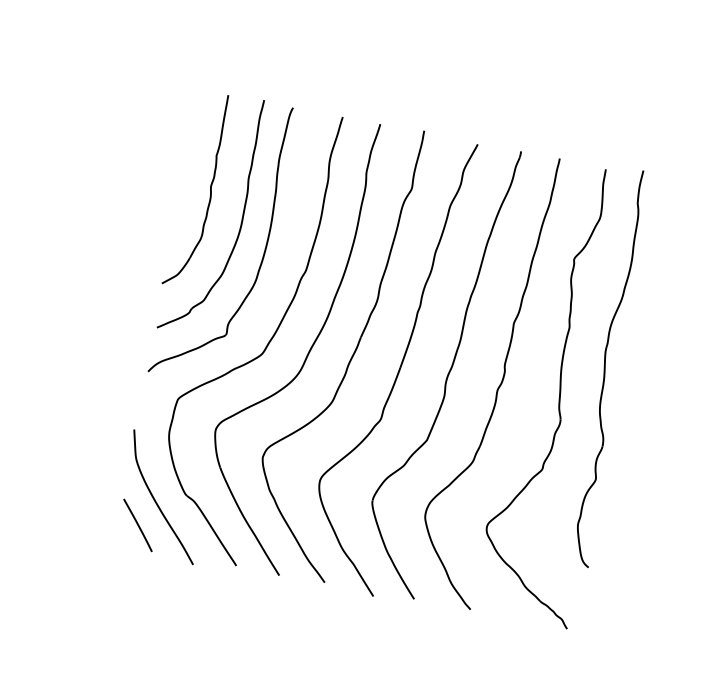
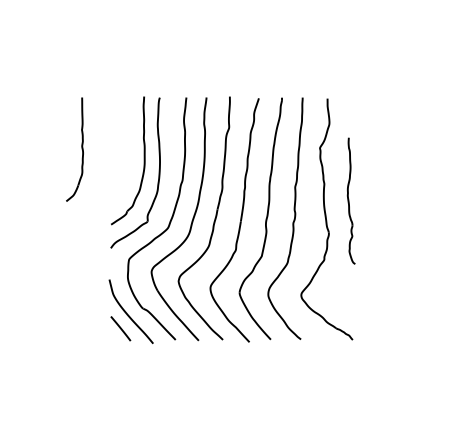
part: (208, 192) -> (81, 149), moved
part: (614, 368) -> (351, 200), size x0.6

